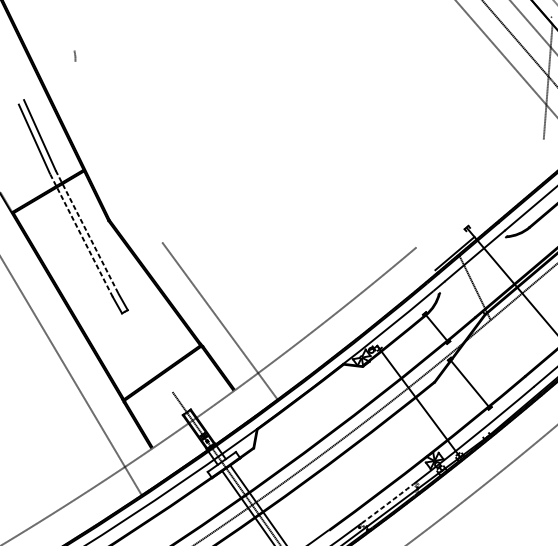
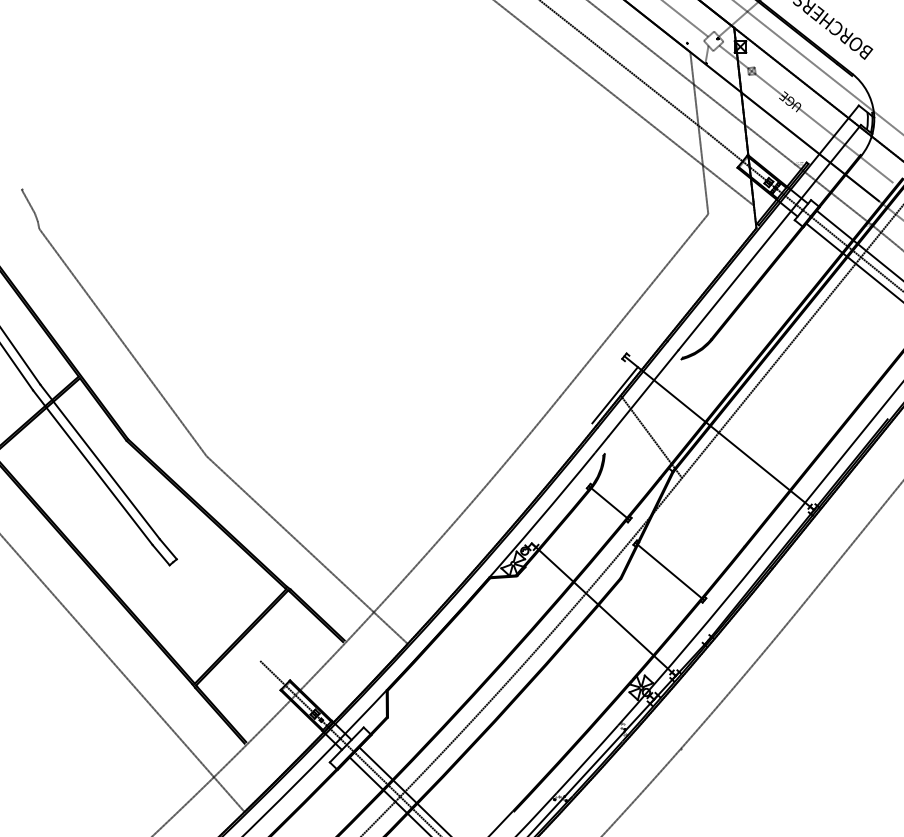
line: (70, 41) -> (27, 201), added
line: (118, 151) -> (122, 342), added
line: (480, 193) -> (634, 305), added
line: (87, 231) -> (100, 461), dashed -> solid
line: (81, 235) -> (92, 467), dashed -> solid
arc: (387, 503) -> (587, 759), dashed -> solid

